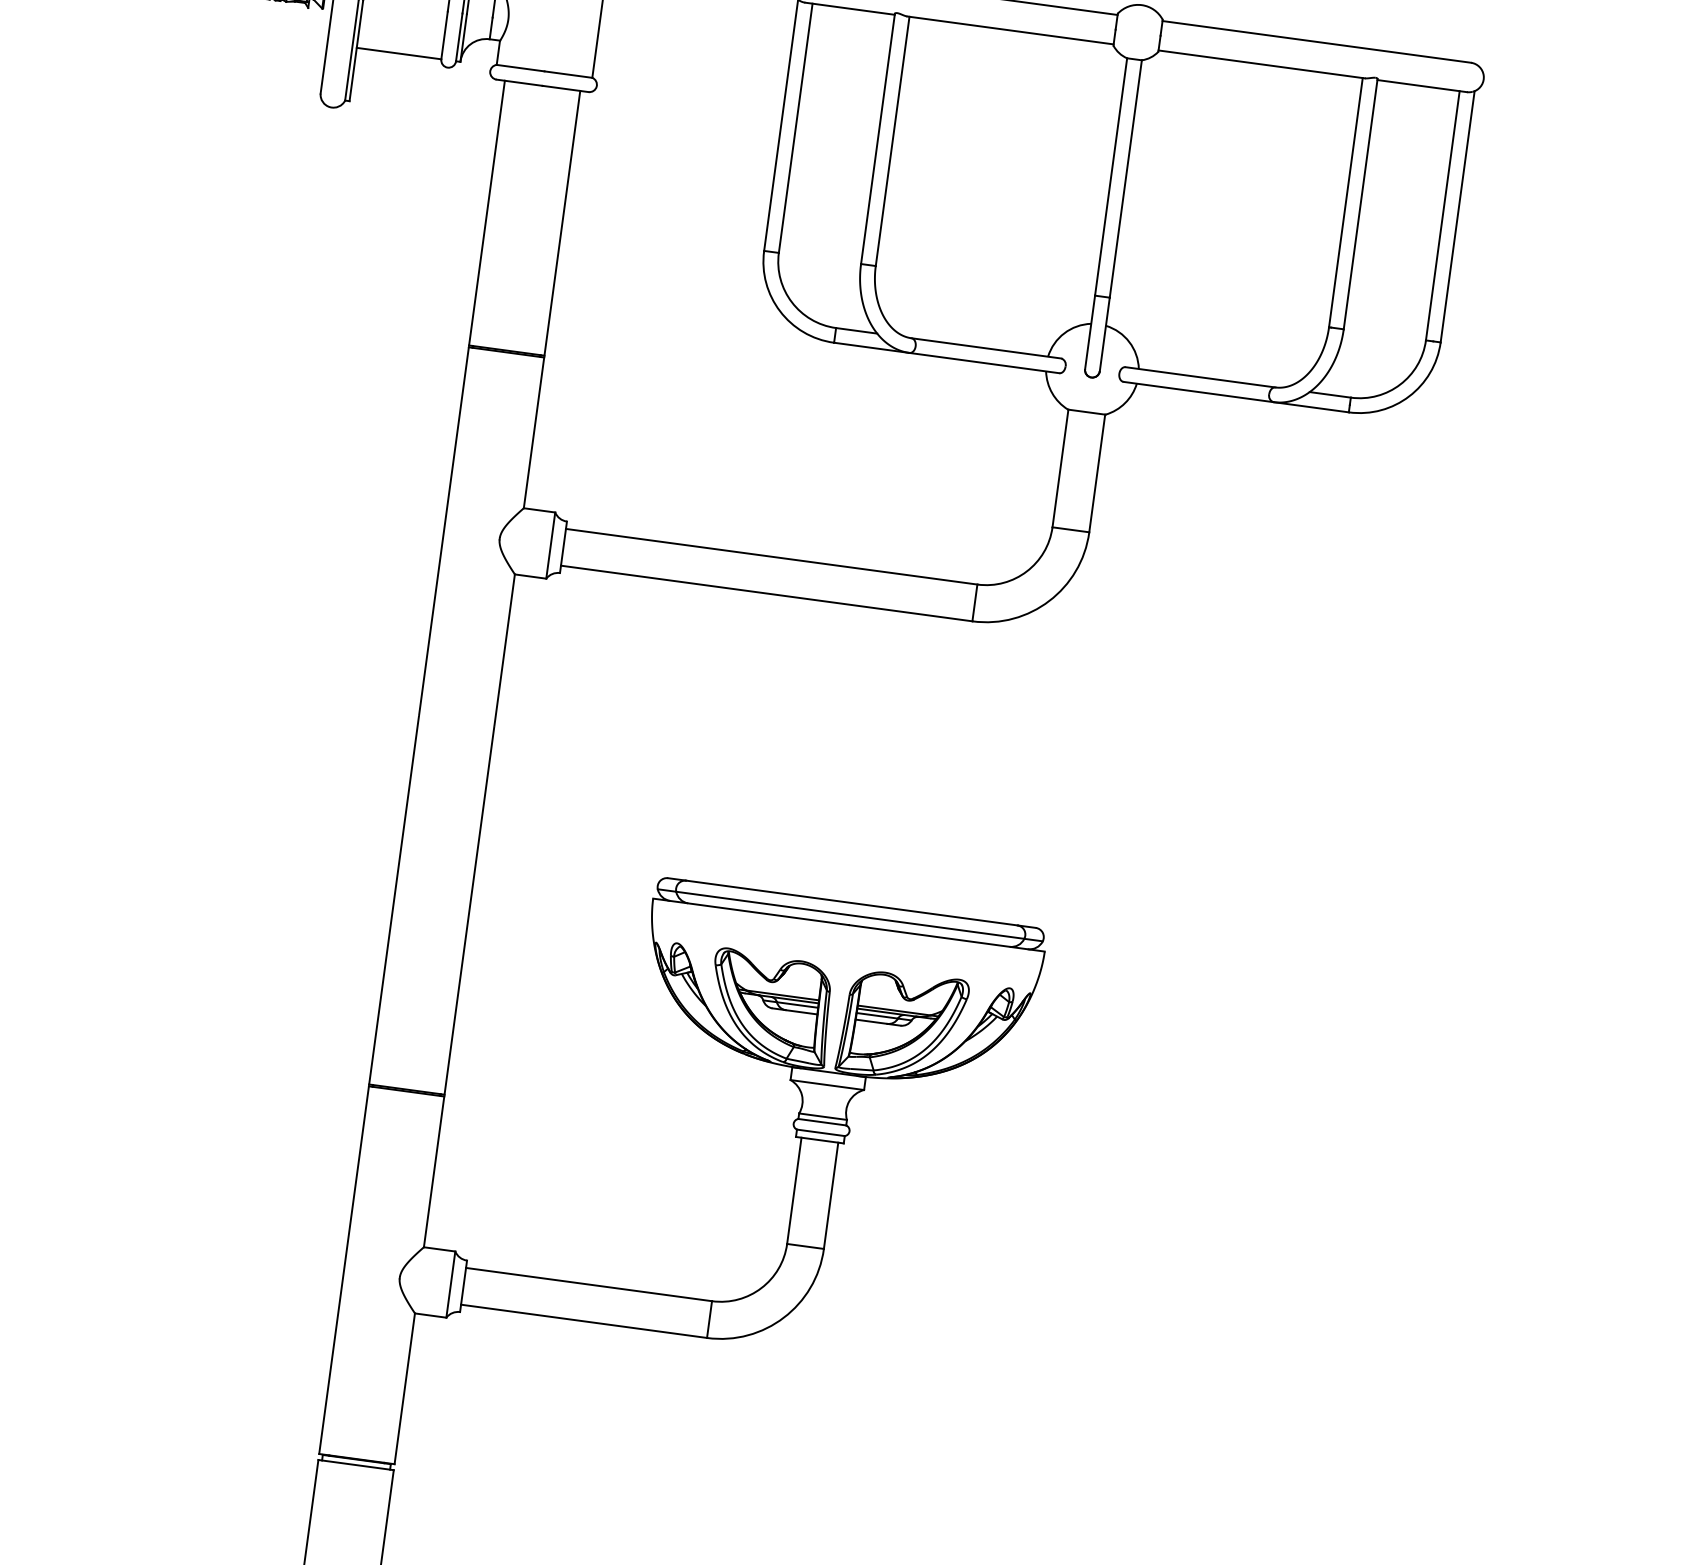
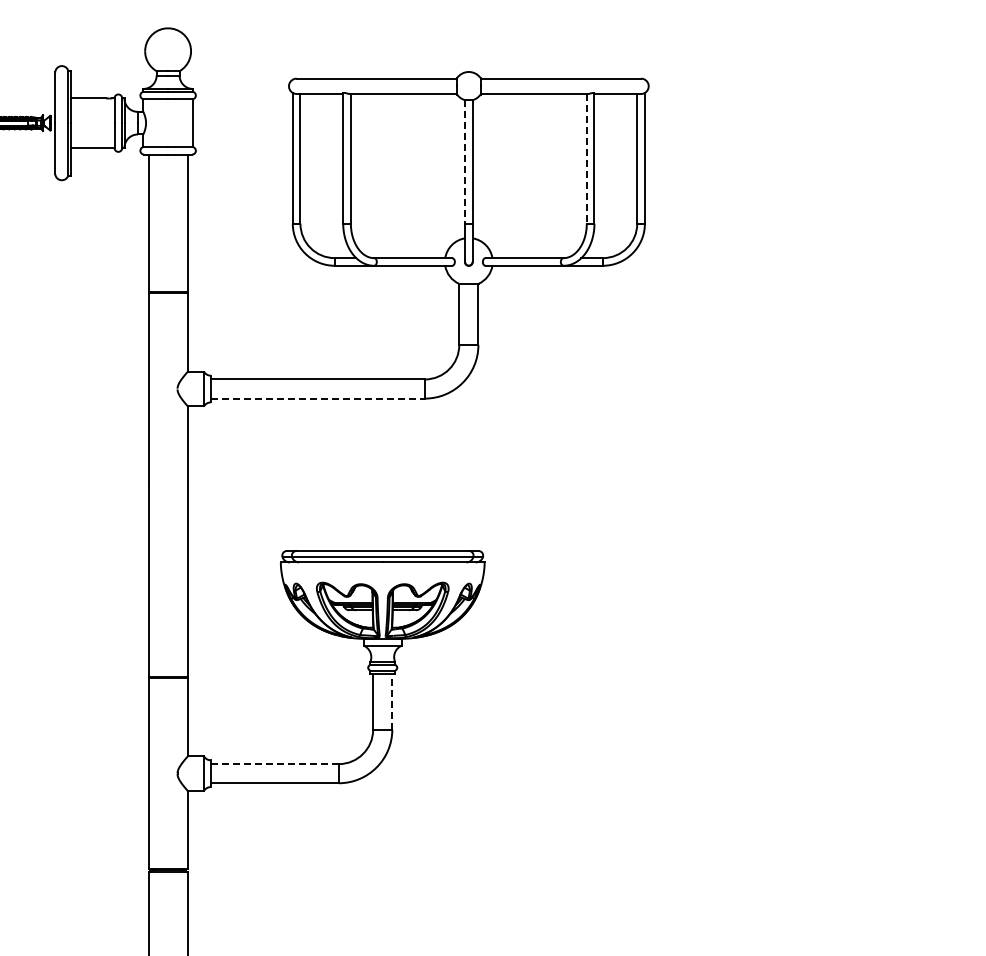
line: (1112, 176) -> (465, 161), solid -> dashed
line: (1345, 201) -> (586, 158), solid -> dashed
line: (768, 593) -> (318, 398), solid -> dashed
line: (831, 1196) -> (392, 702), solid -> dashed
line: (588, 1285) -> (274, 764), solid -> dashed

